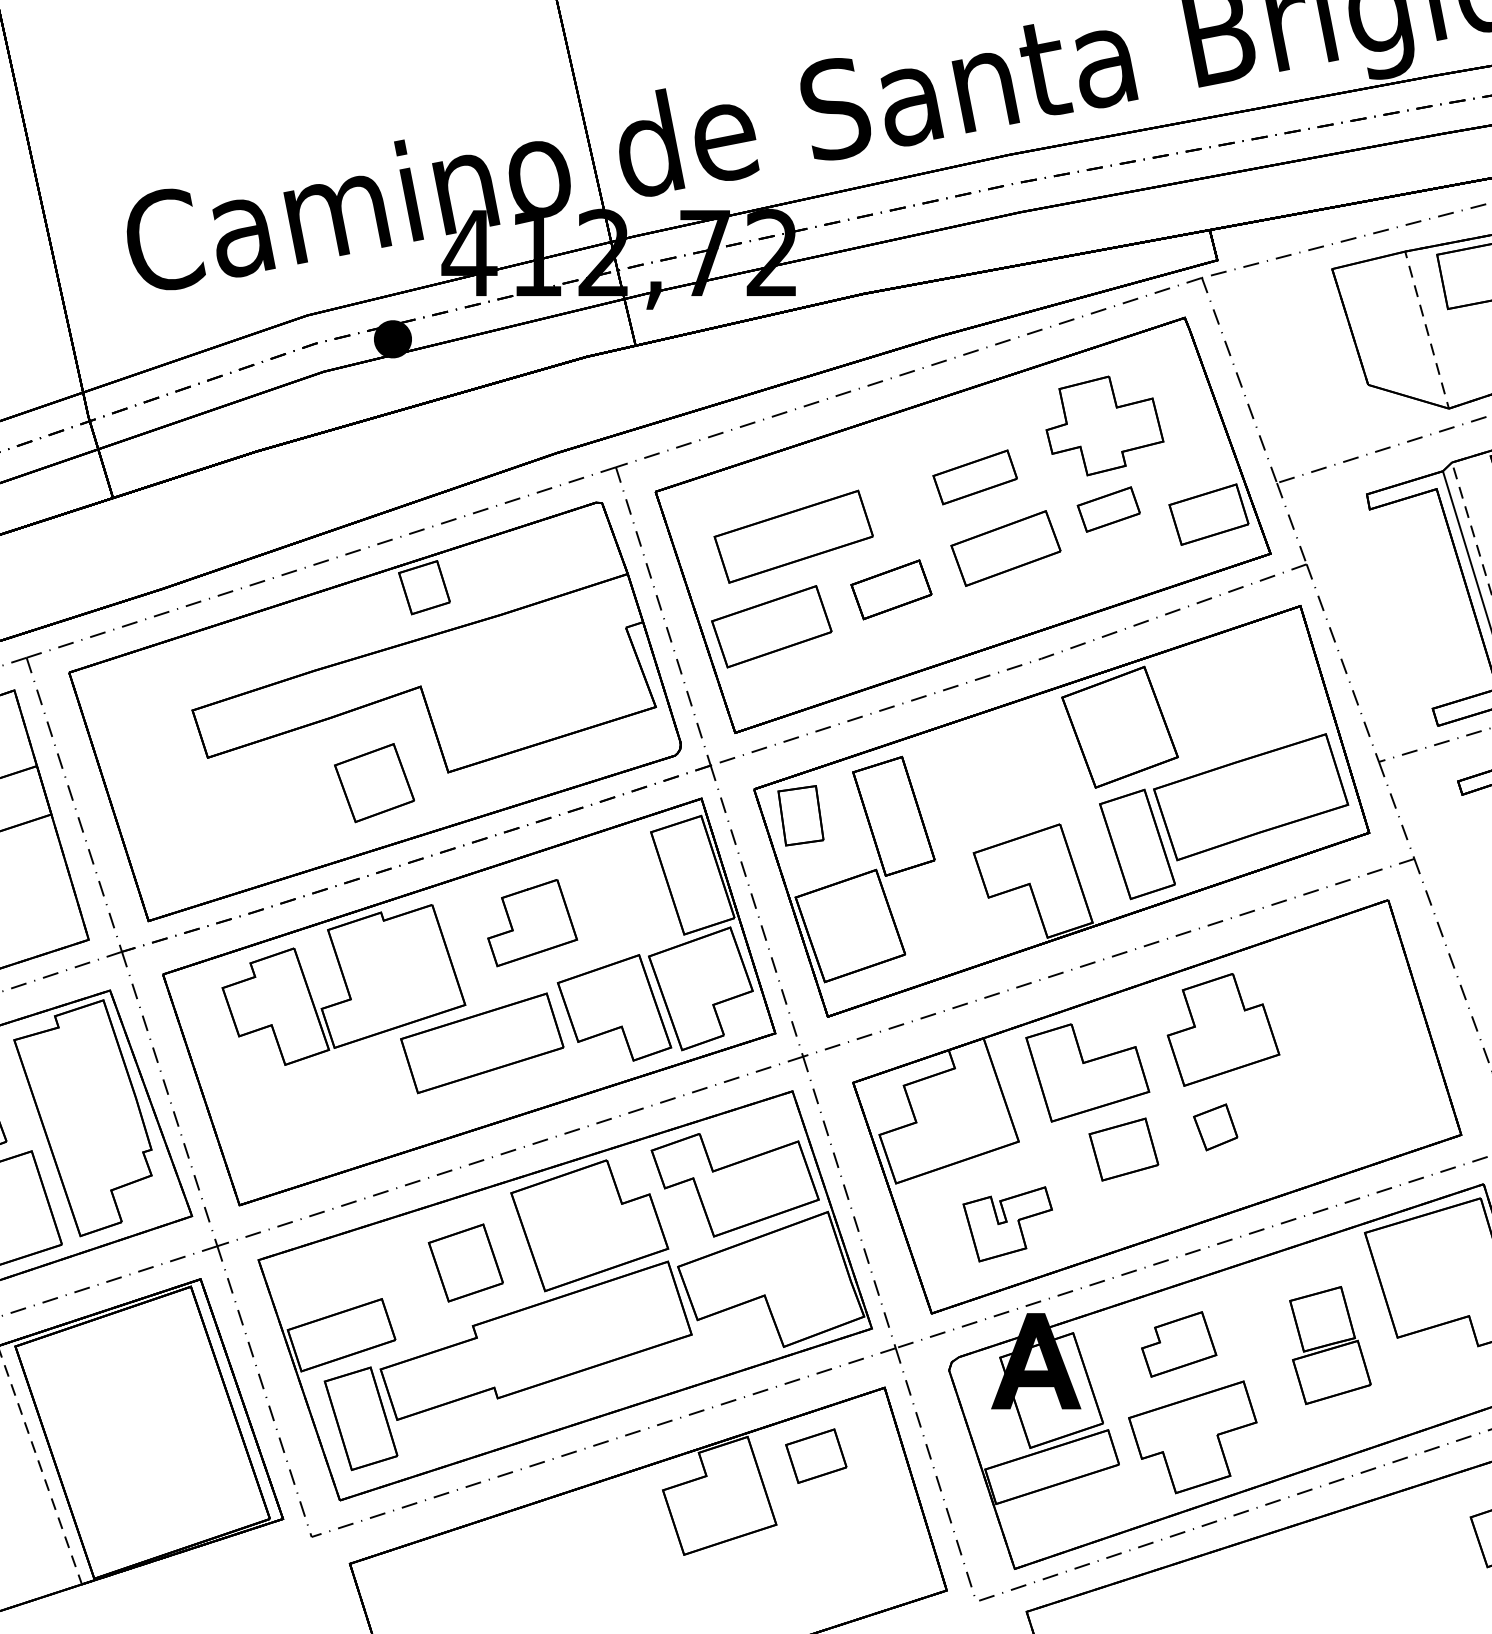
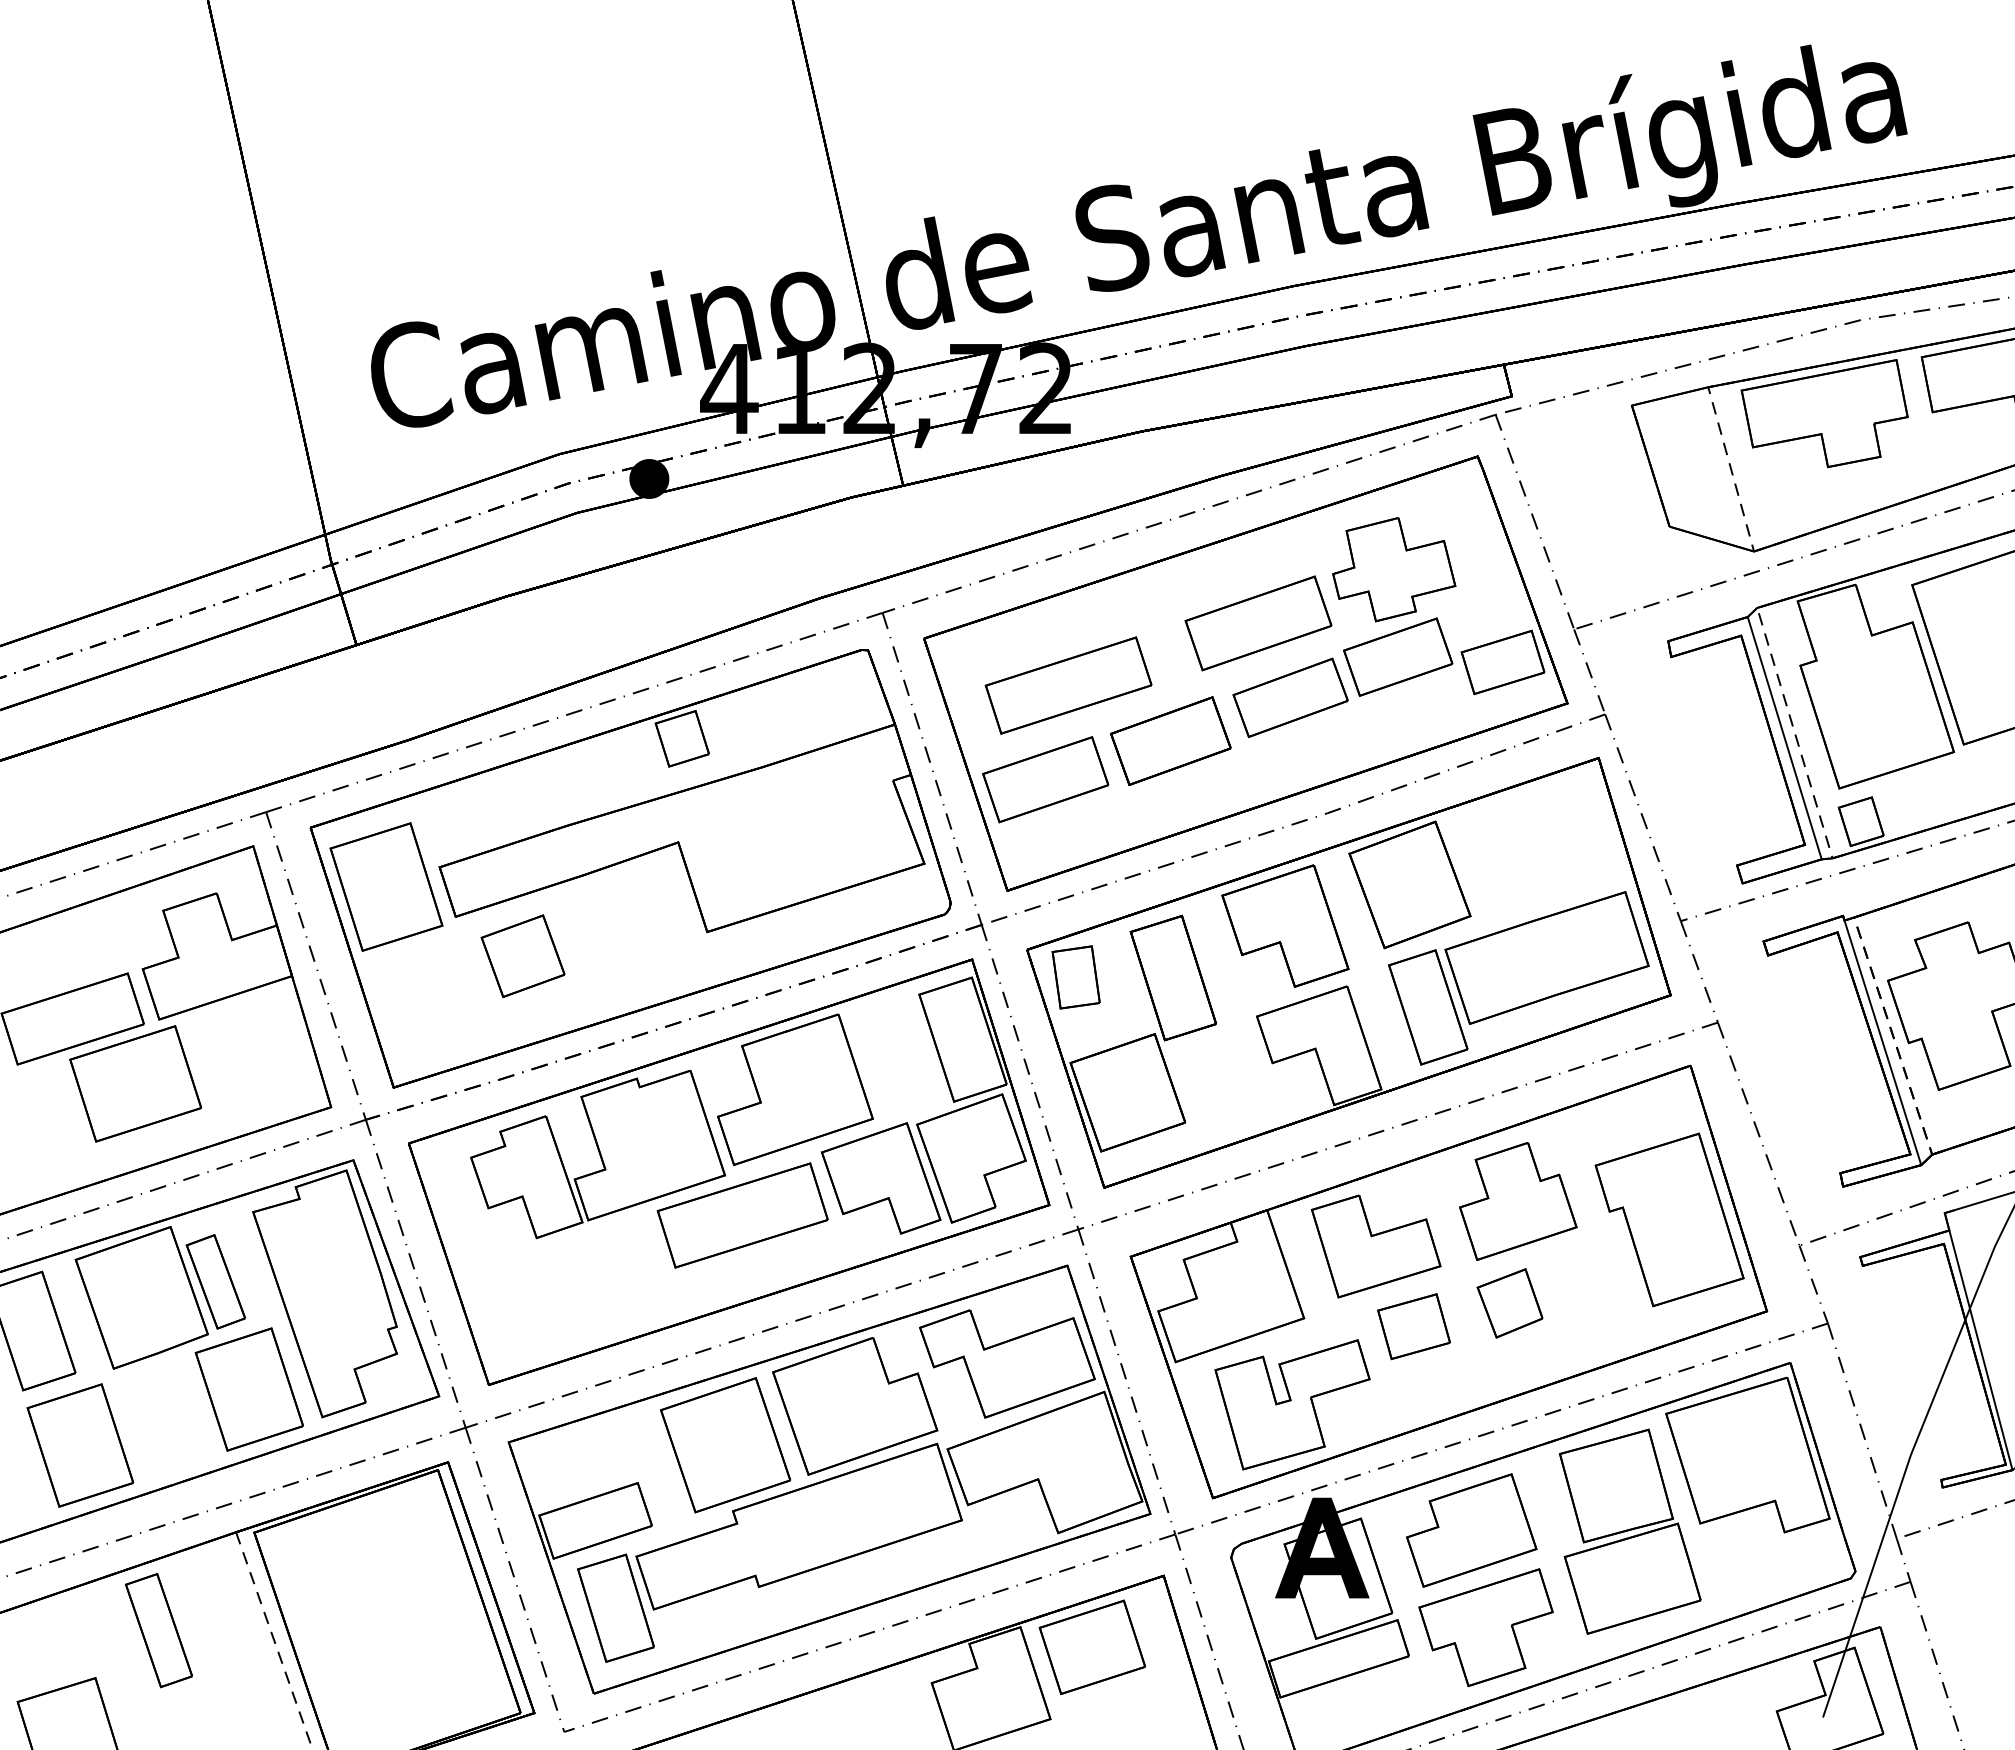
part: (975, 477) -> (1258, 623), size x1.67
part: (1109, 508) -> (1398, 656), size x1.67
part: (891, 589) -> (1170, 740), size x1.43
part: (141, 728) -> (386, 886), added
part: (1001, 766) -> (1285, 925), added
part: (373, 783) -> (522, 956), moved
part: (532, 922) -> (795, 1089), size x1.67
part: (1368, 1047) -> (1669, 1219), added
part: (1215, 1127) -> (1509, 1303), size x1.43
part: (1007, 1223) -> (1292, 1404), size x1.67
part: (465, 1263) -> (725, 1445), size x1.67
part: (1178, 1344) -> (1471, 1530), size x1.67
part: (1329, 1345) -> (1629, 1531), size x1.67
part: (815, 1456) -> (1091, 1647), size x1.67

